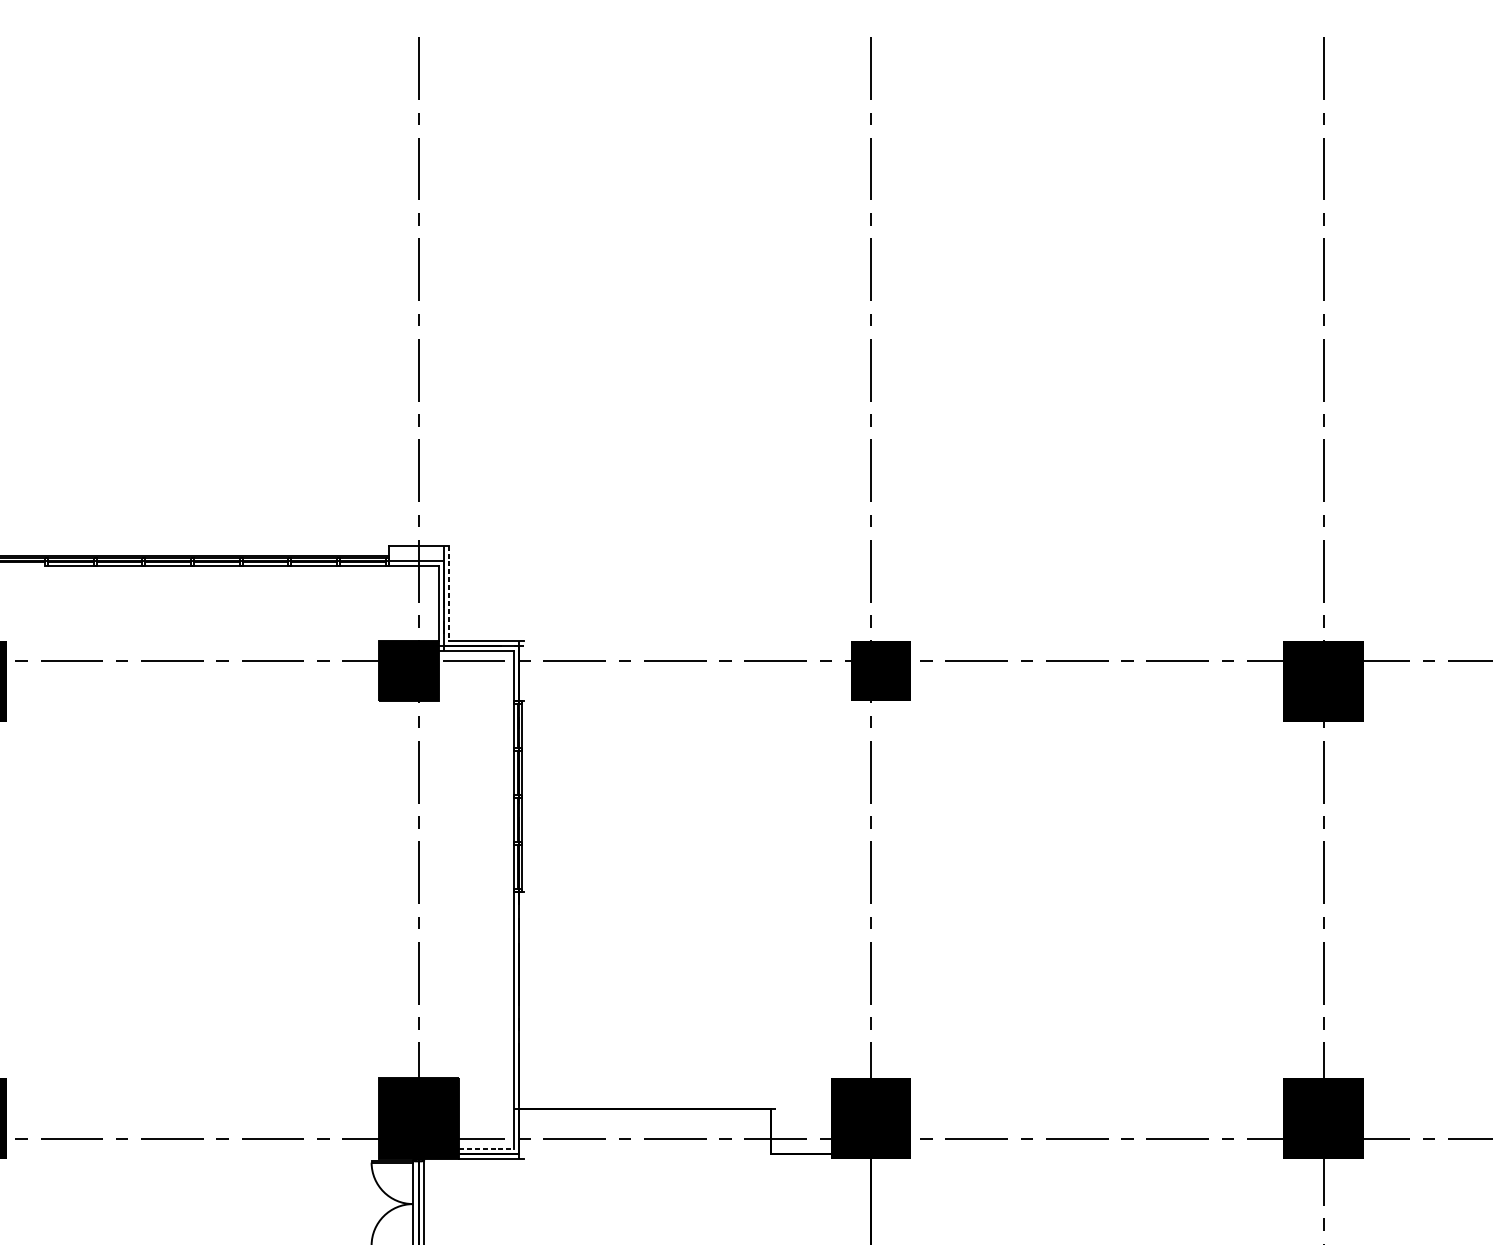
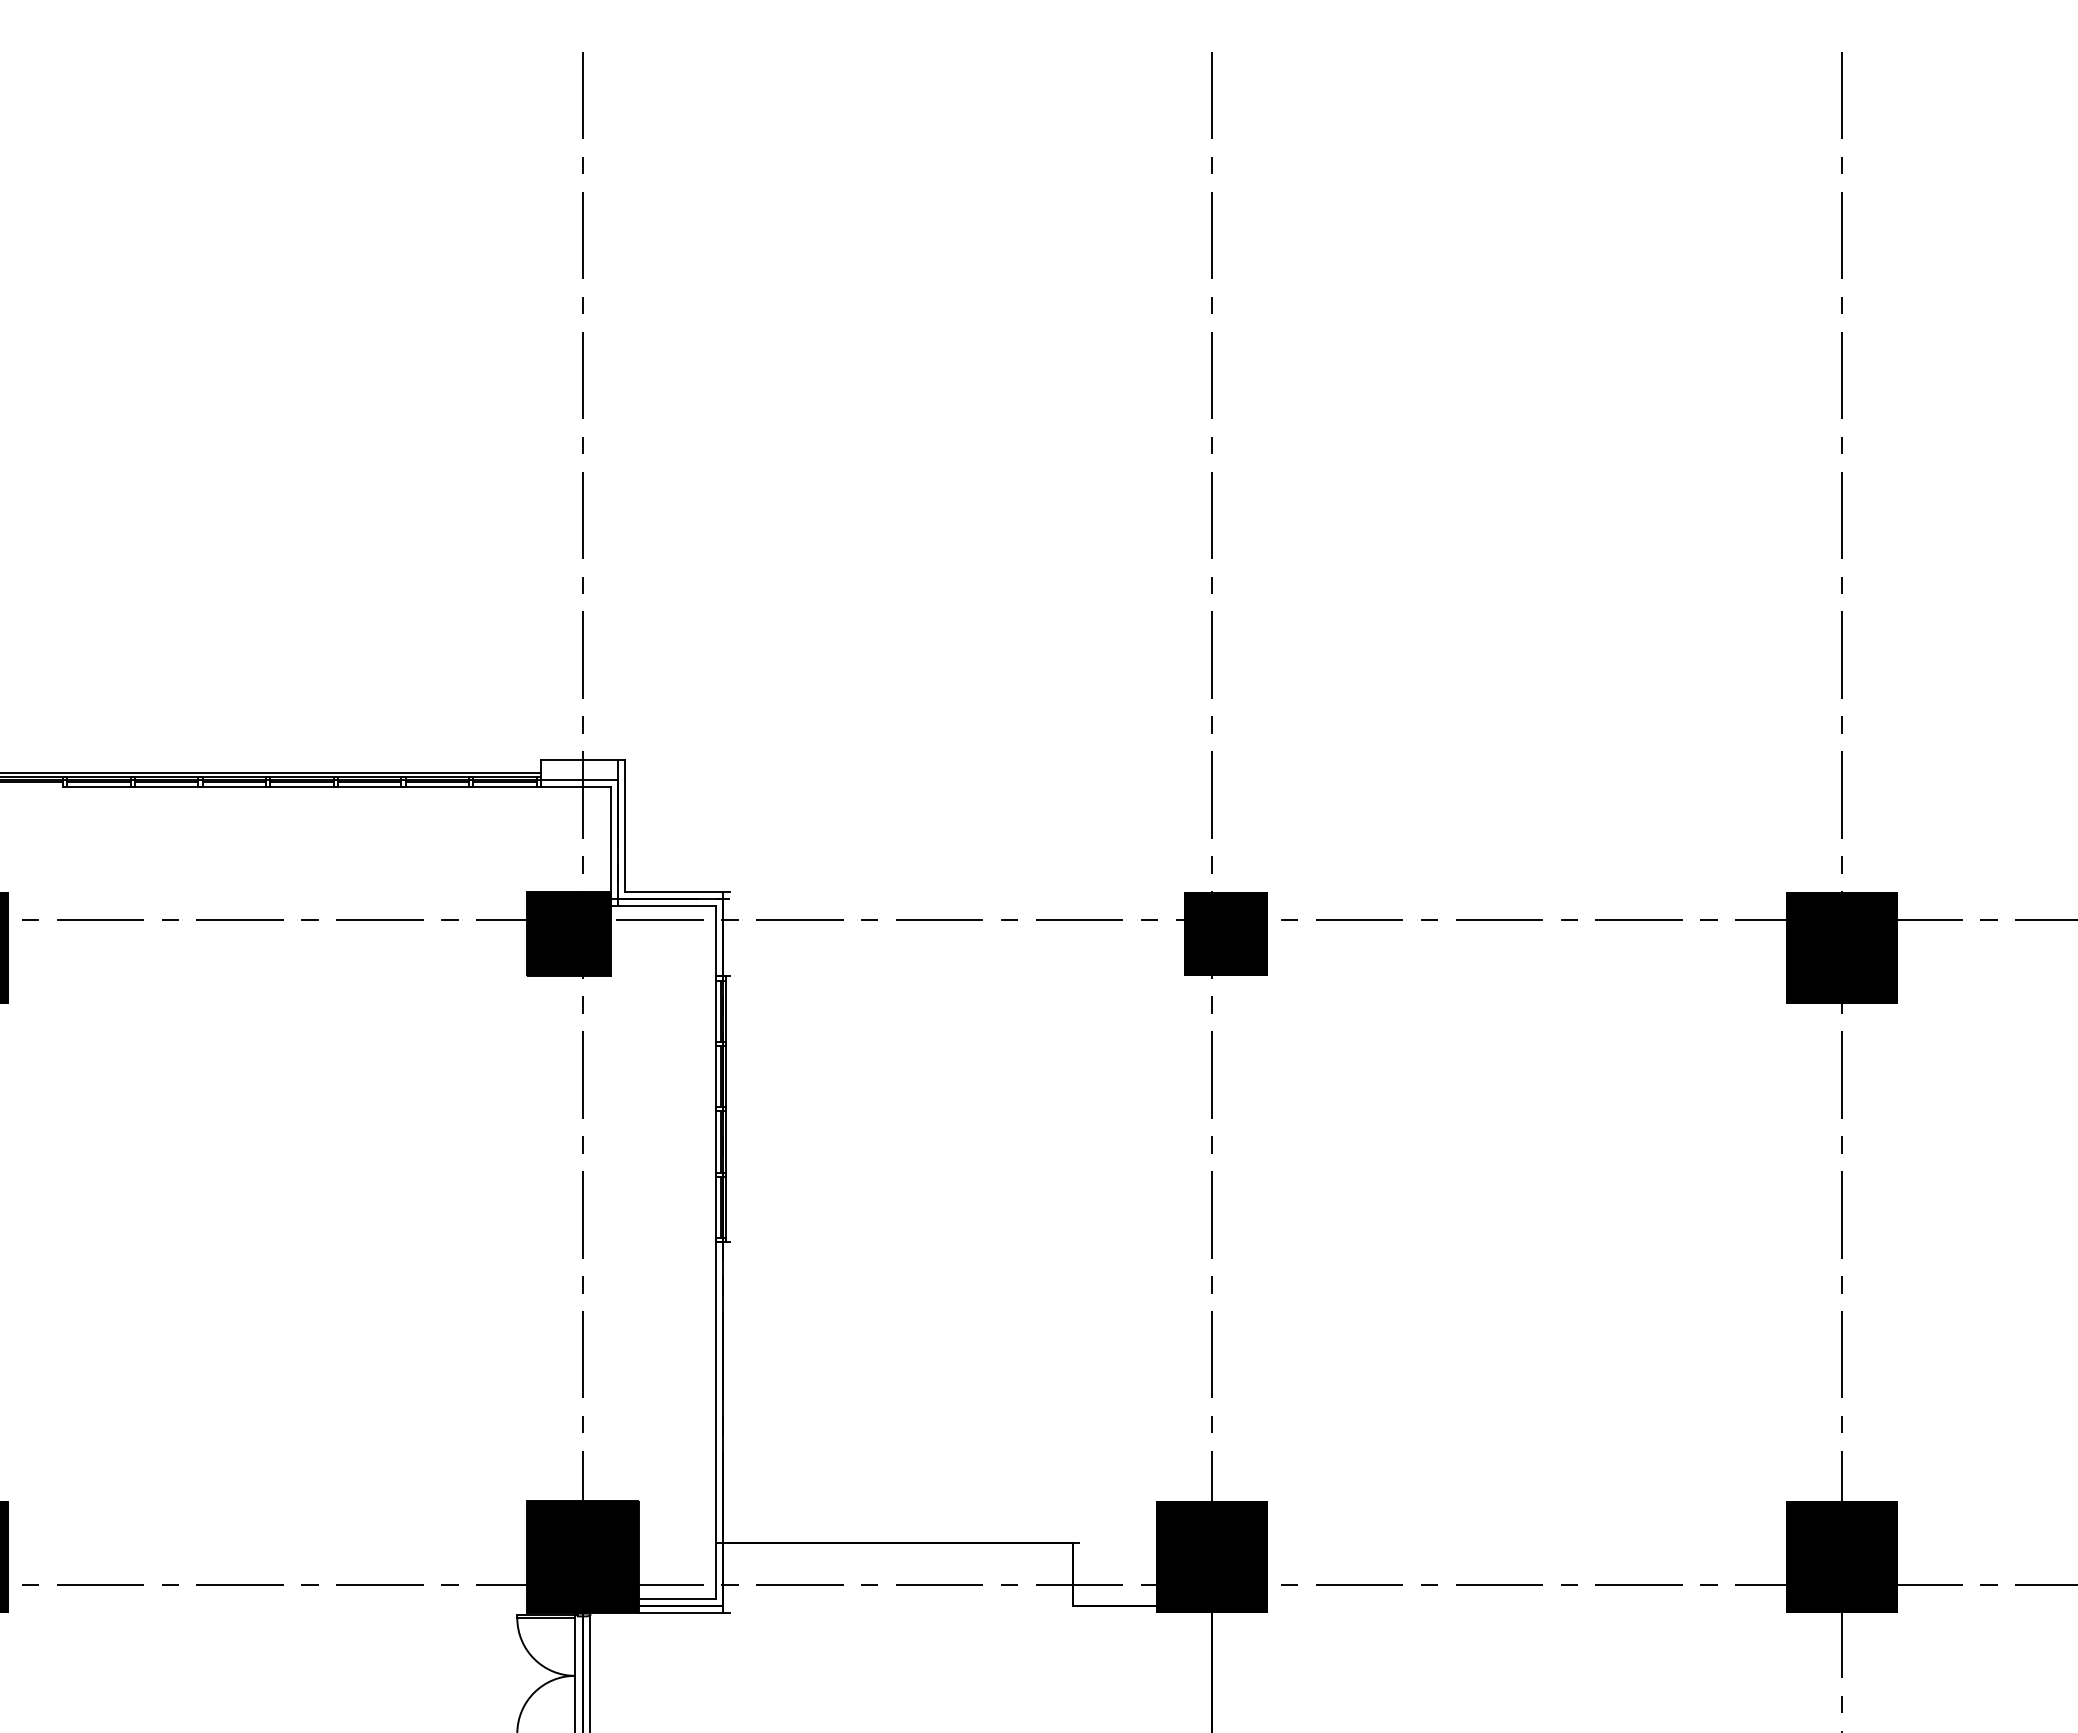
line: (448, 593) -> (624, 826), dashed -> solid
line: (486, 1148) -> (677, 1598), dashed -> solid

